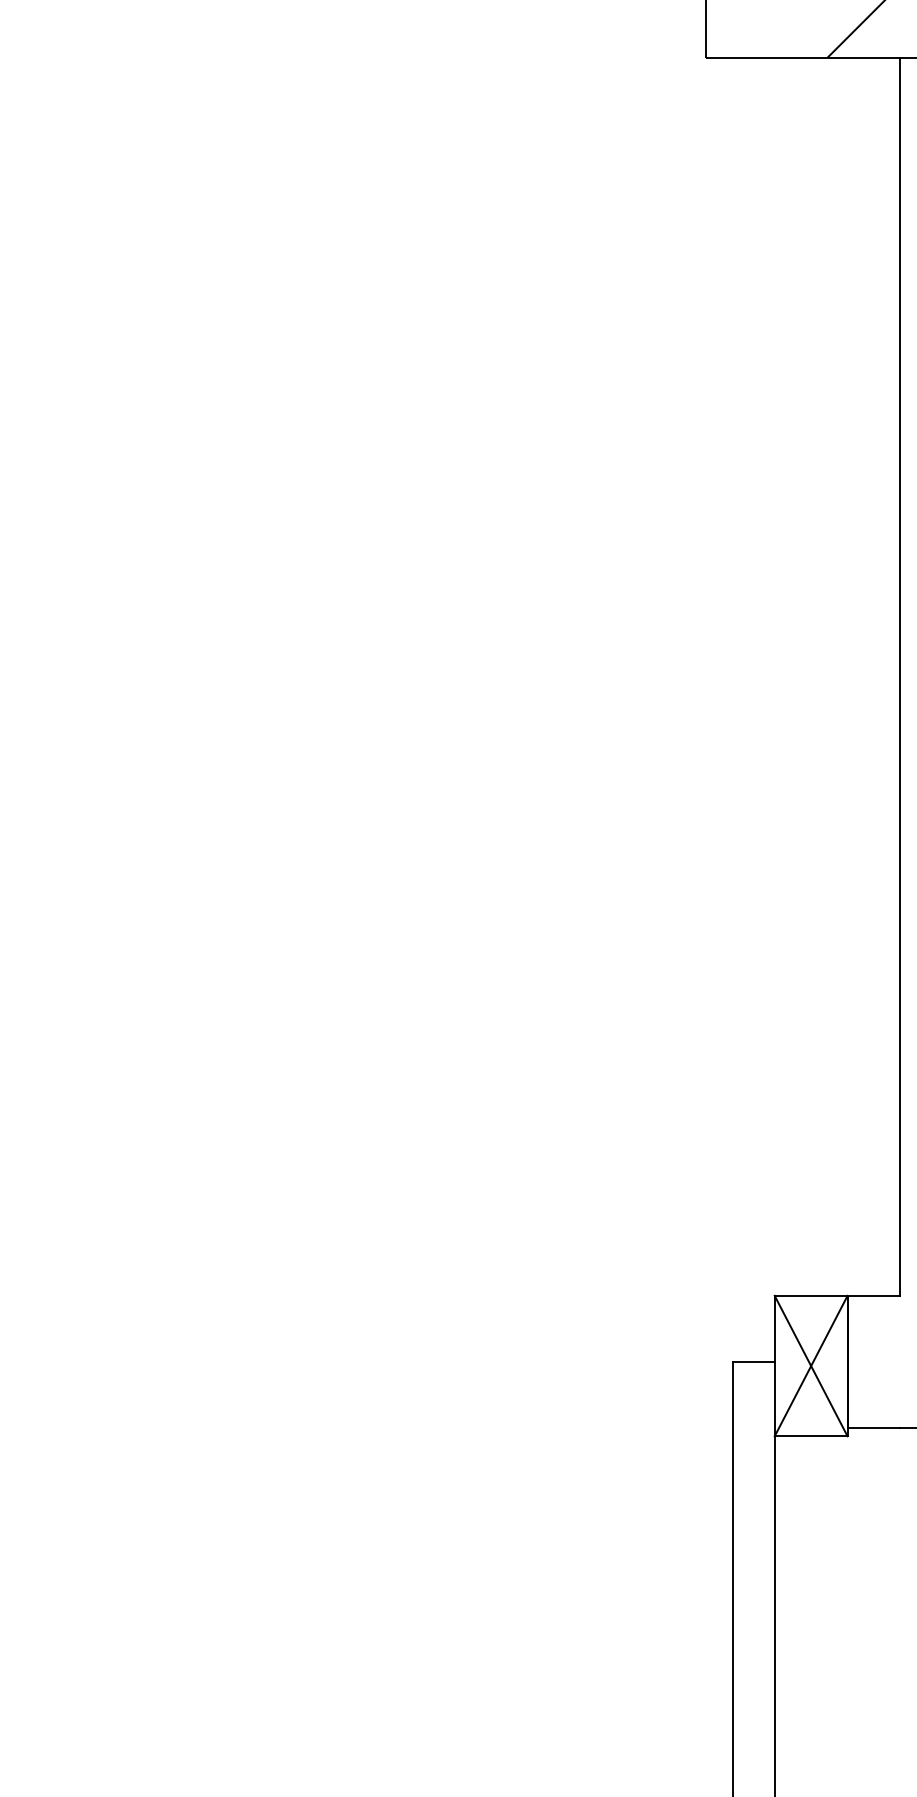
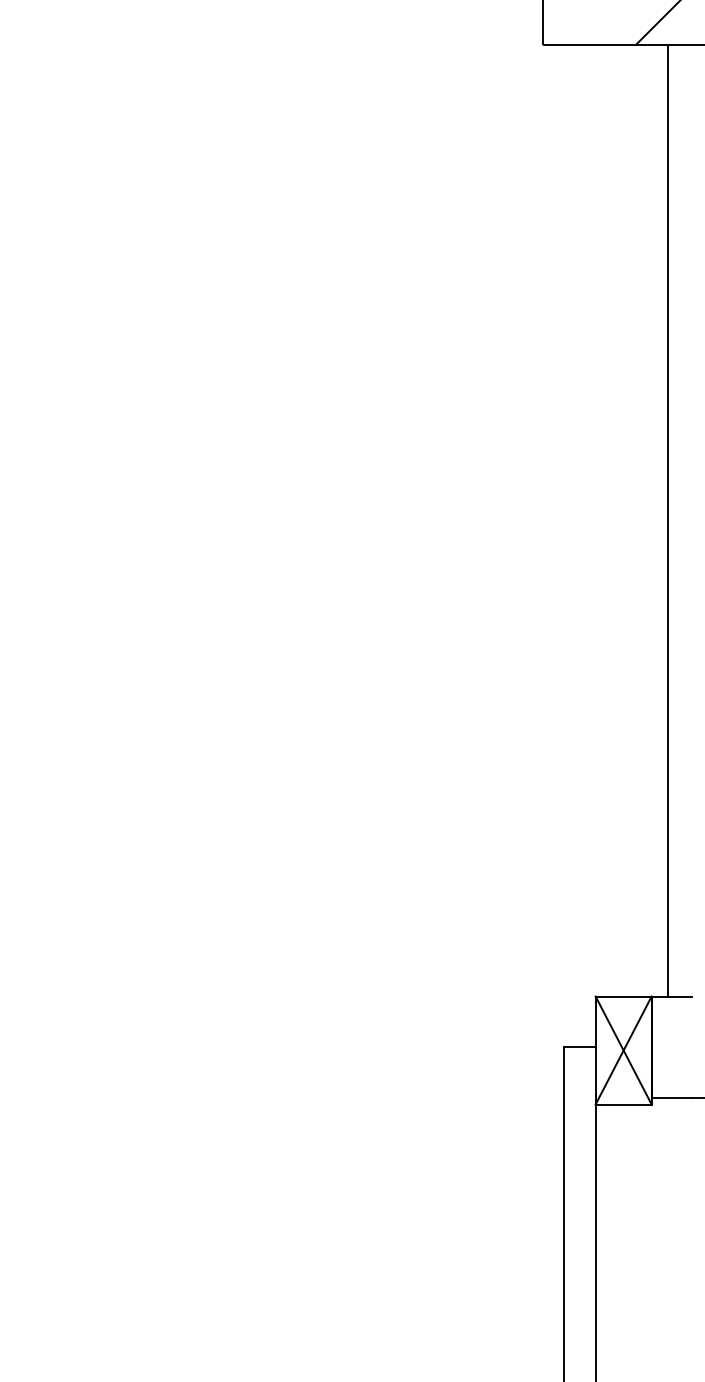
line: (899, 676) -> (667, 520), moved

